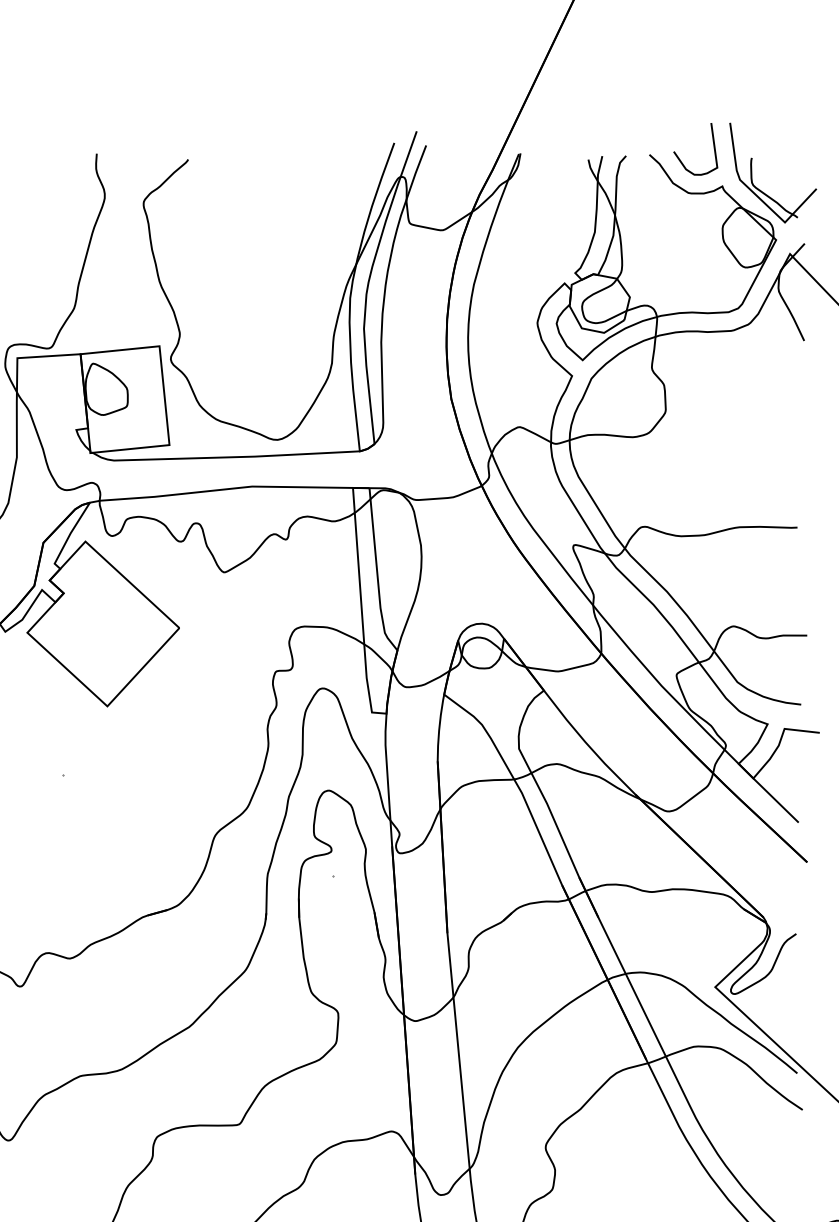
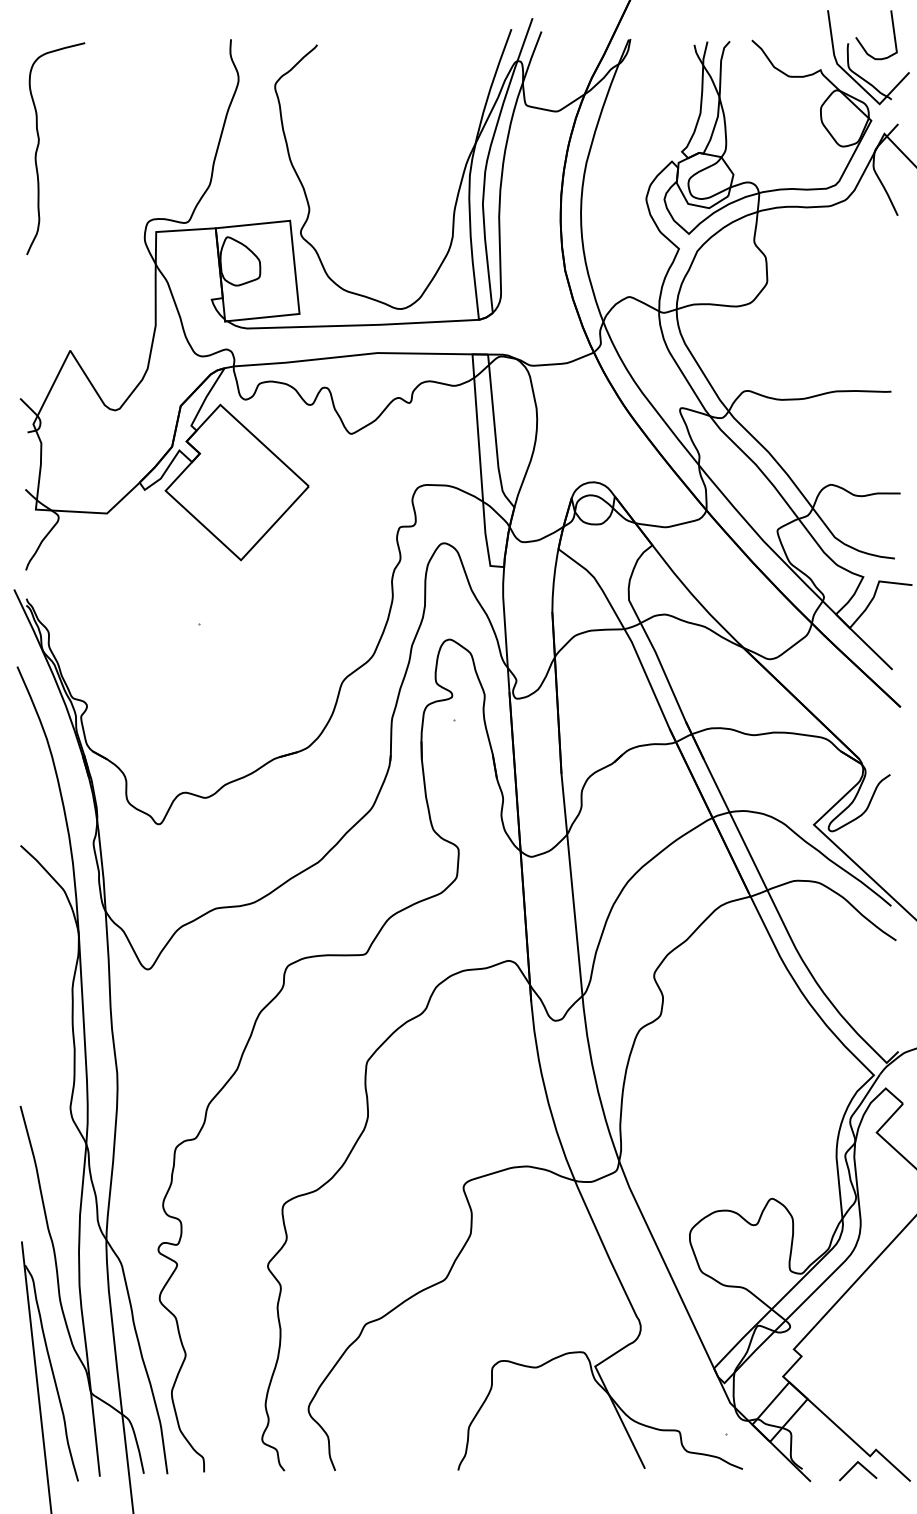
curve: (713, 149) -> (893, 35), moved

